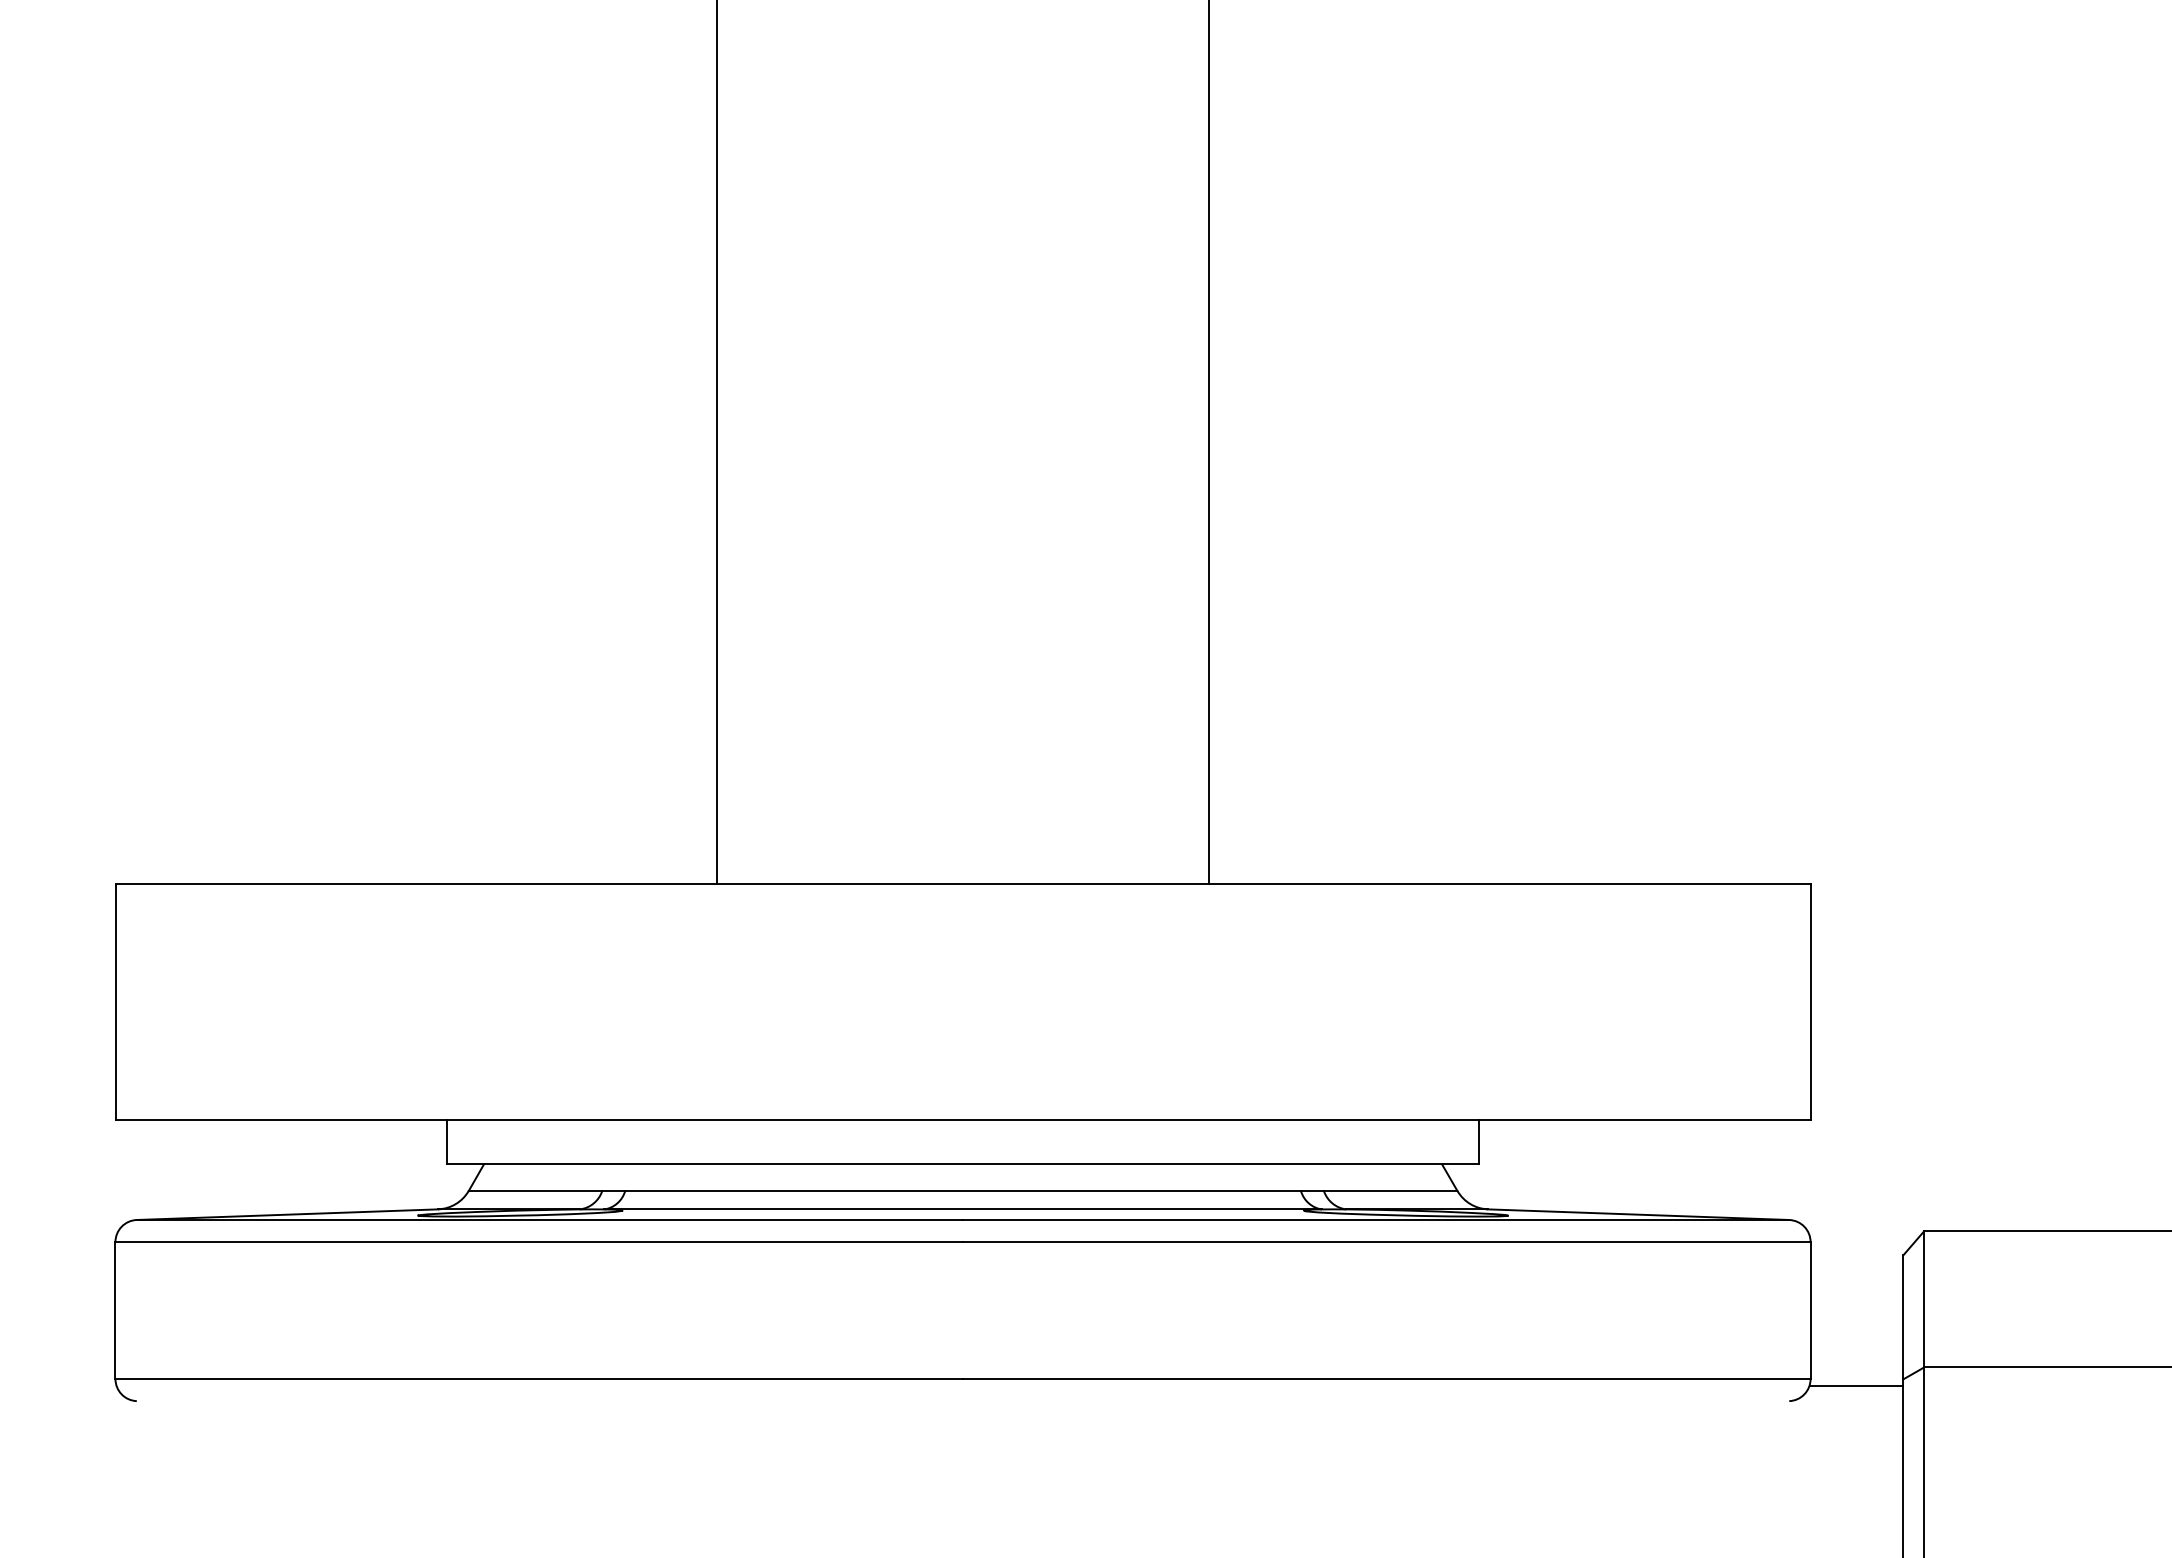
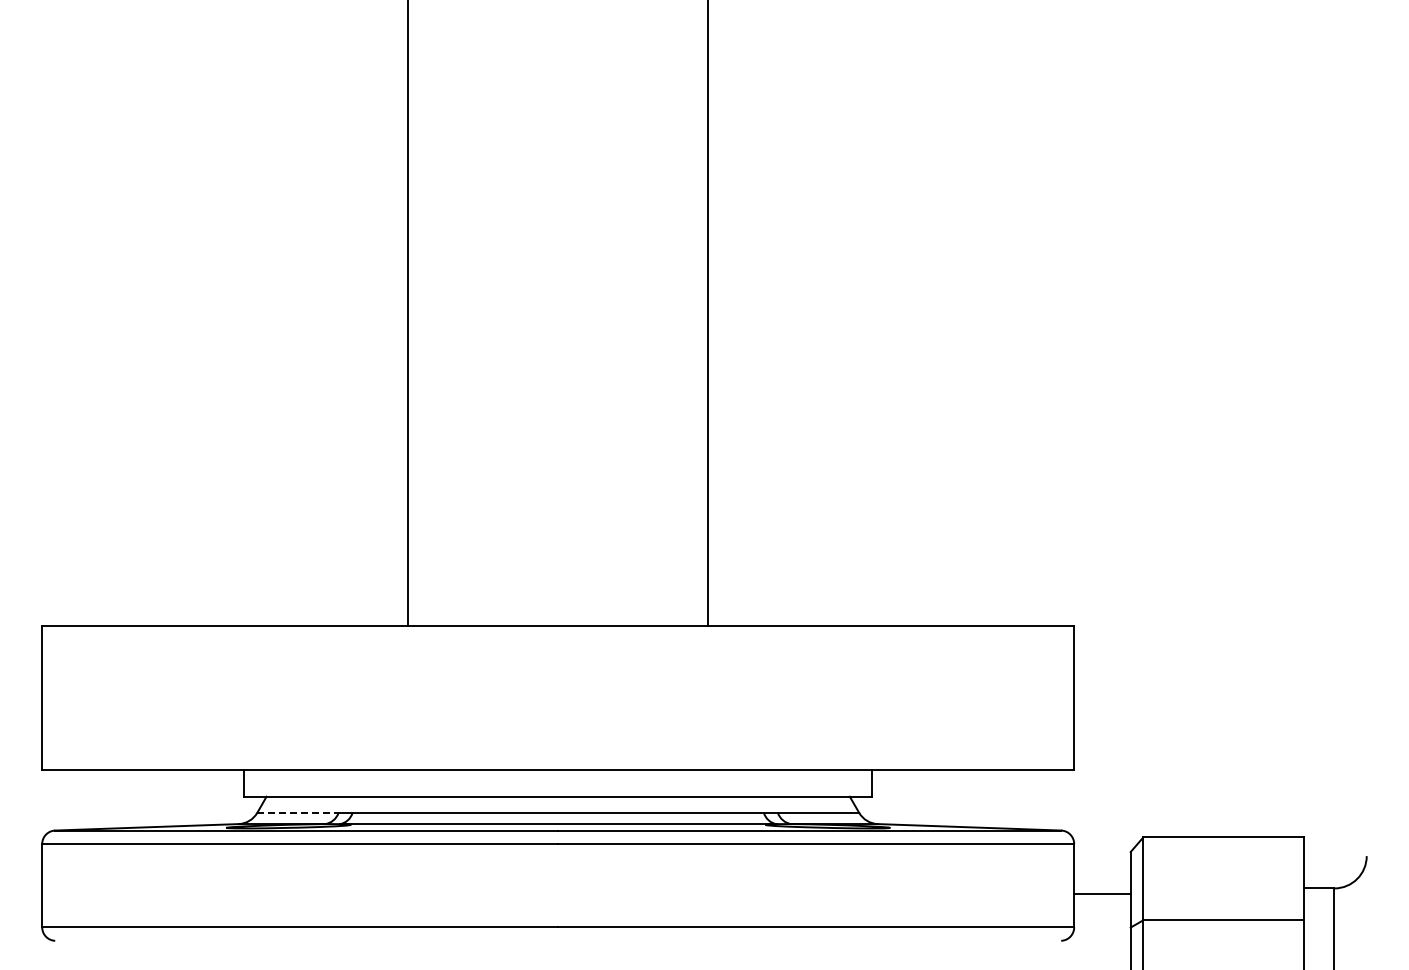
line: (534, 1190) -> (297, 812), solid -> dashed
line: (1855, 1385) -> (1101, 894), moved

